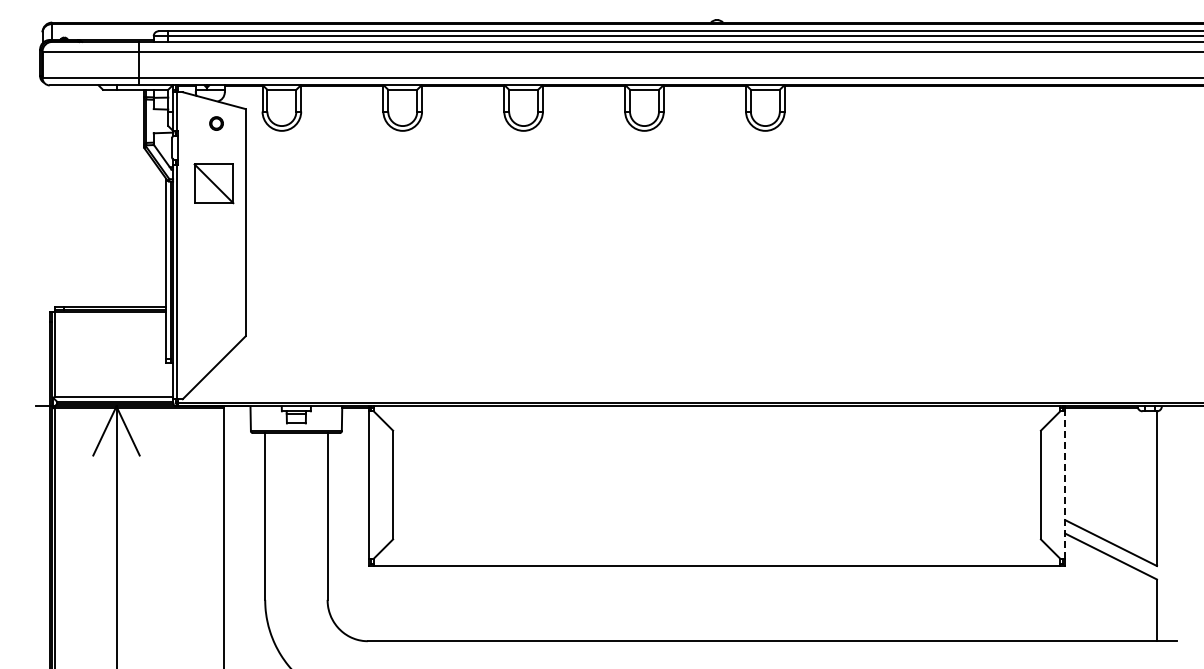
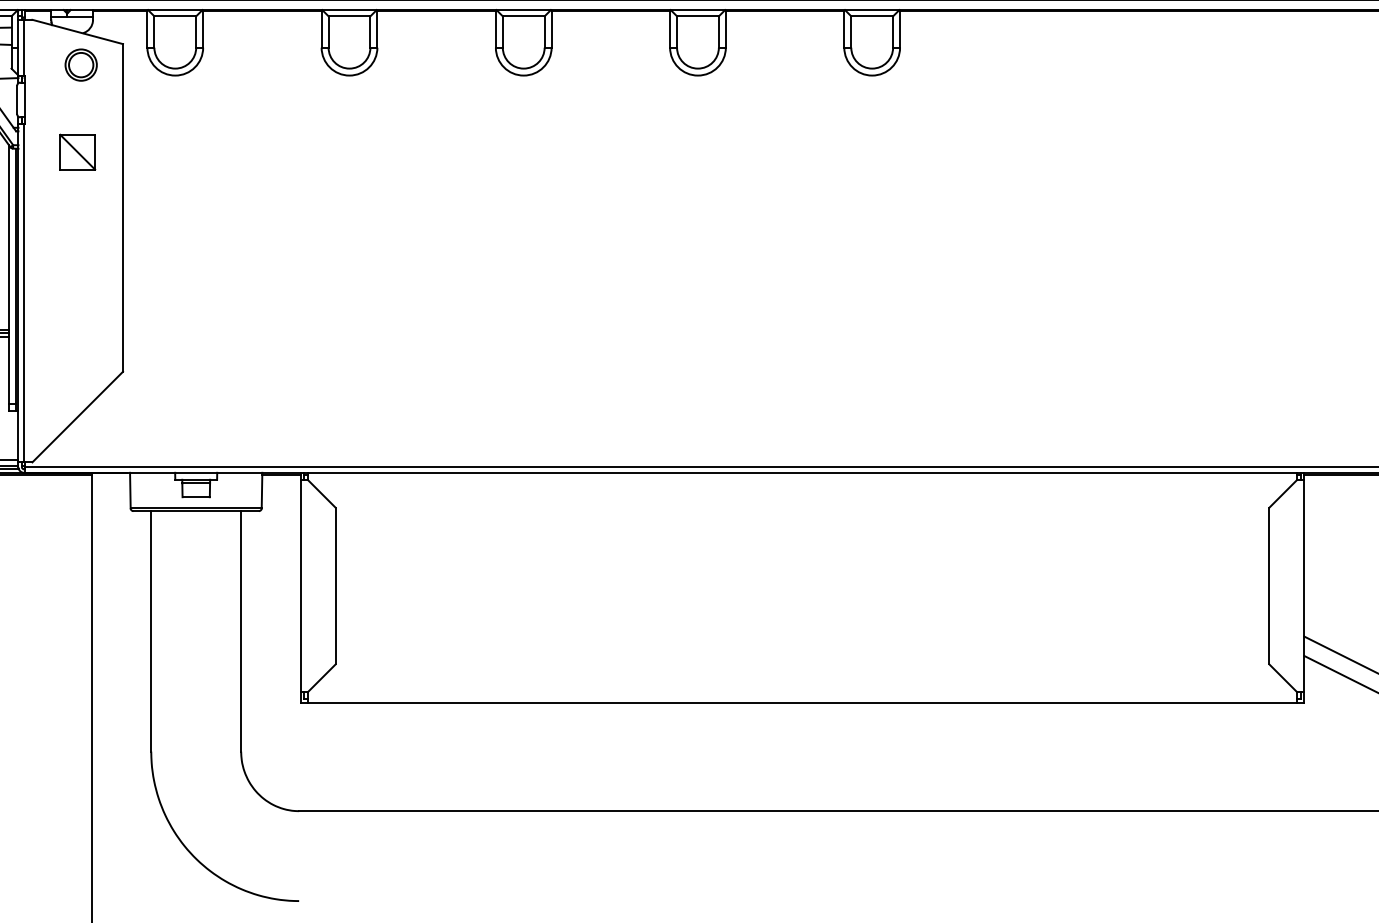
part: (216, 123) -> (81, 64), size x1.67
part: (214, 184) -> (78, 152), size x0.62
line: (1065, 485) -> (1304, 586), dashed -> solid

